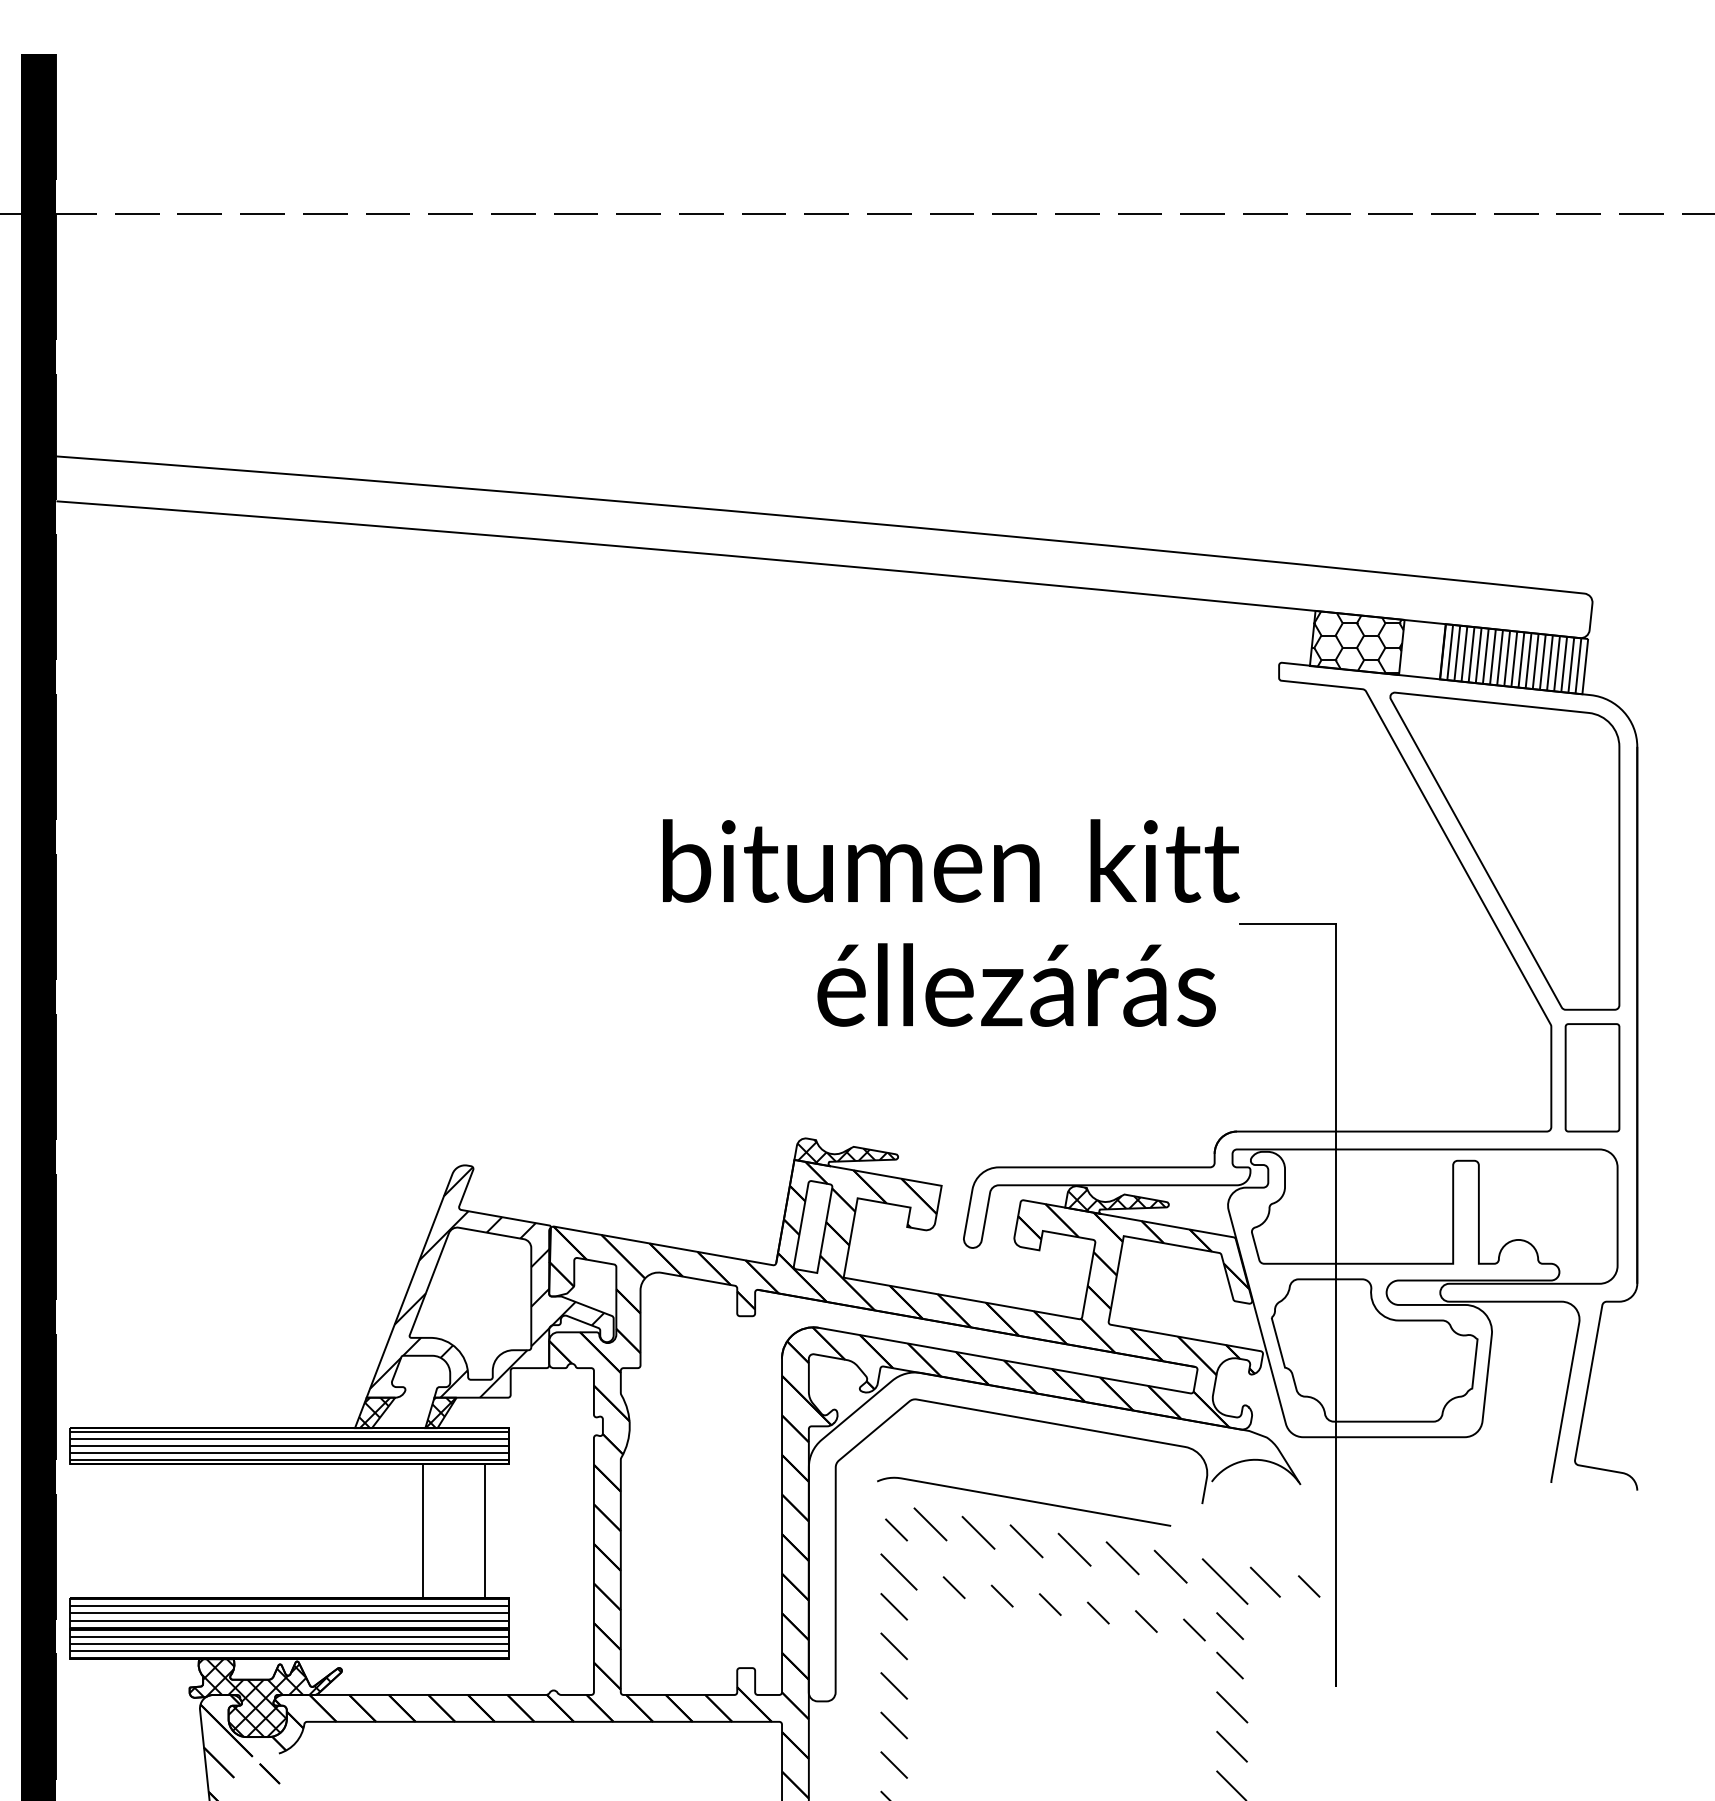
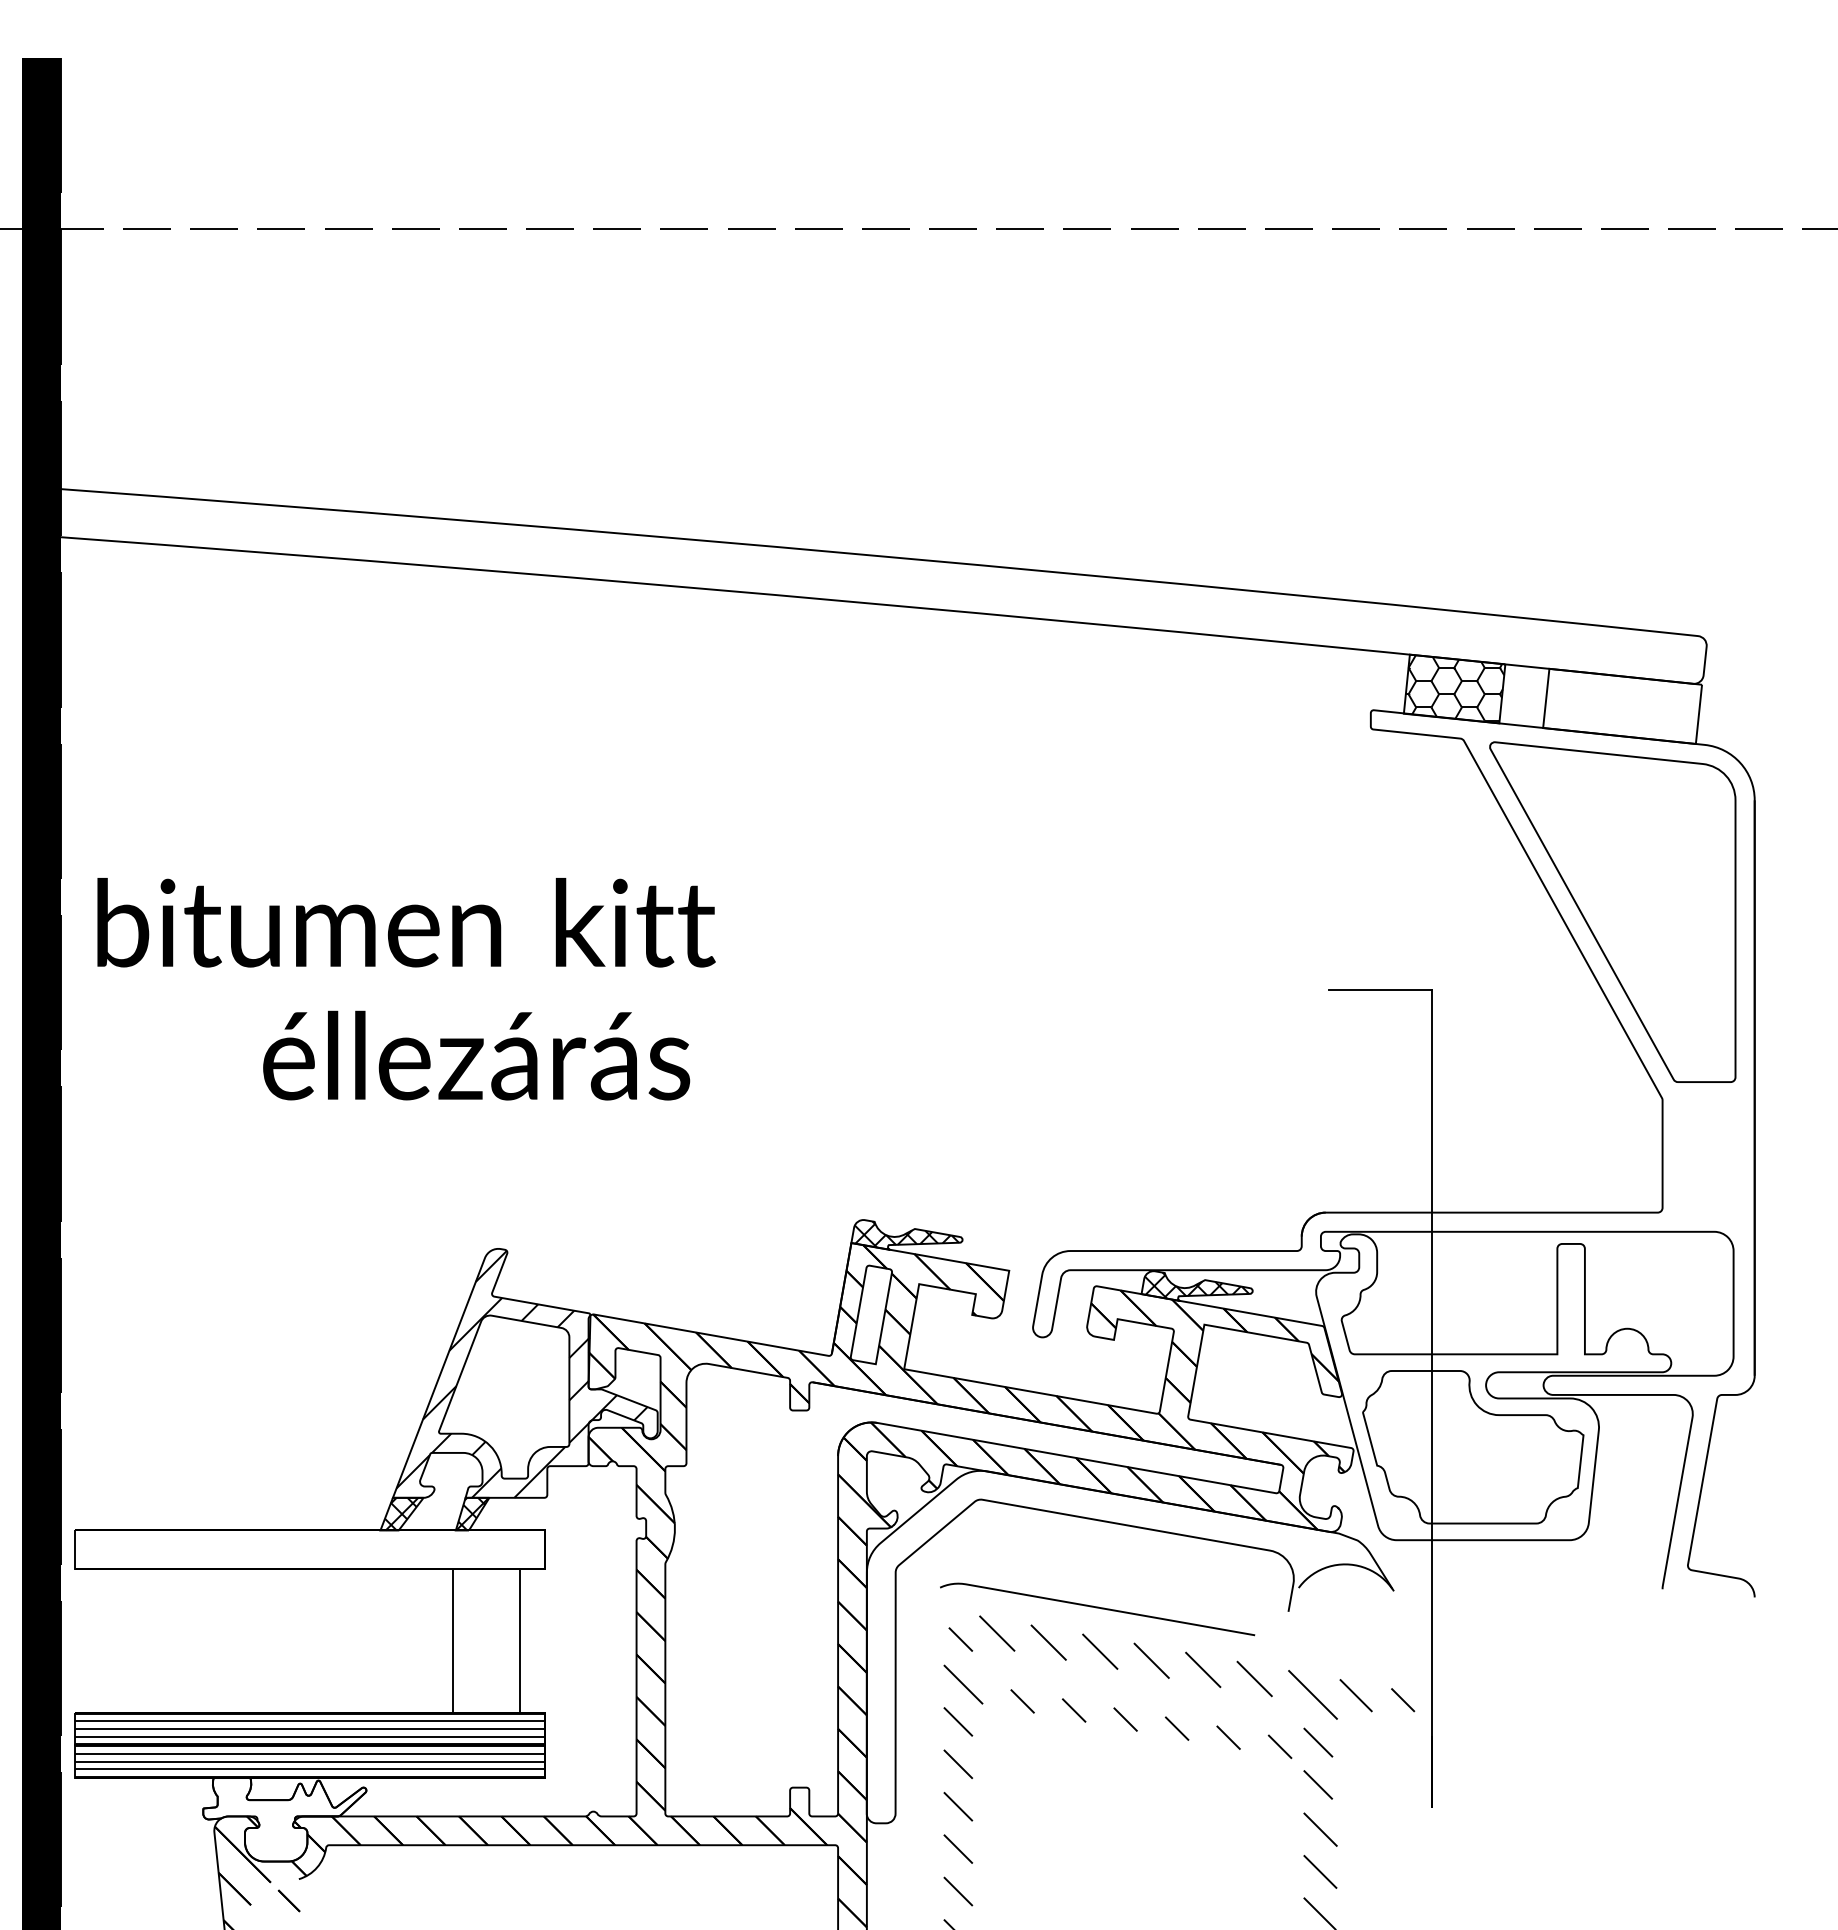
hatch: (1510, 658) -> (1618, 705), removed
text: (951, 923) -> (406, 989), moved
part: (1592, 1077) -> (1706, 1154), removed
hatch: (288, 1445) -> (309, 1549), removed
hatch: (265, 1697) -> (284, 1819), removed

